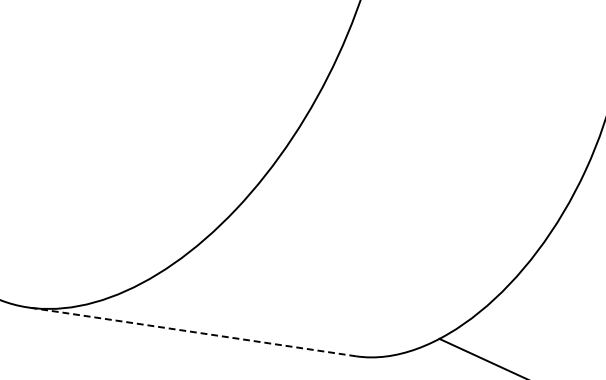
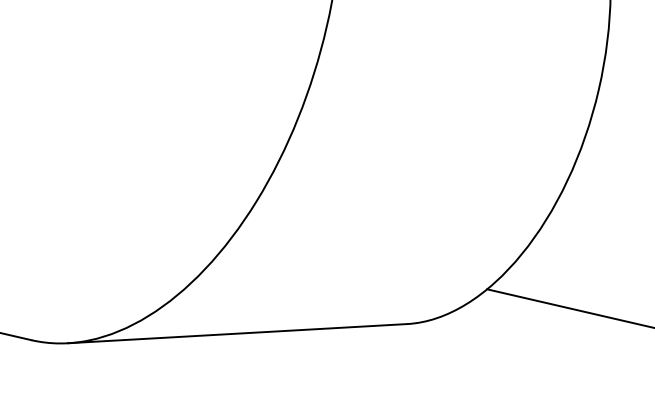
line: (191, 331) -> (237, 333), dashed -> solid

